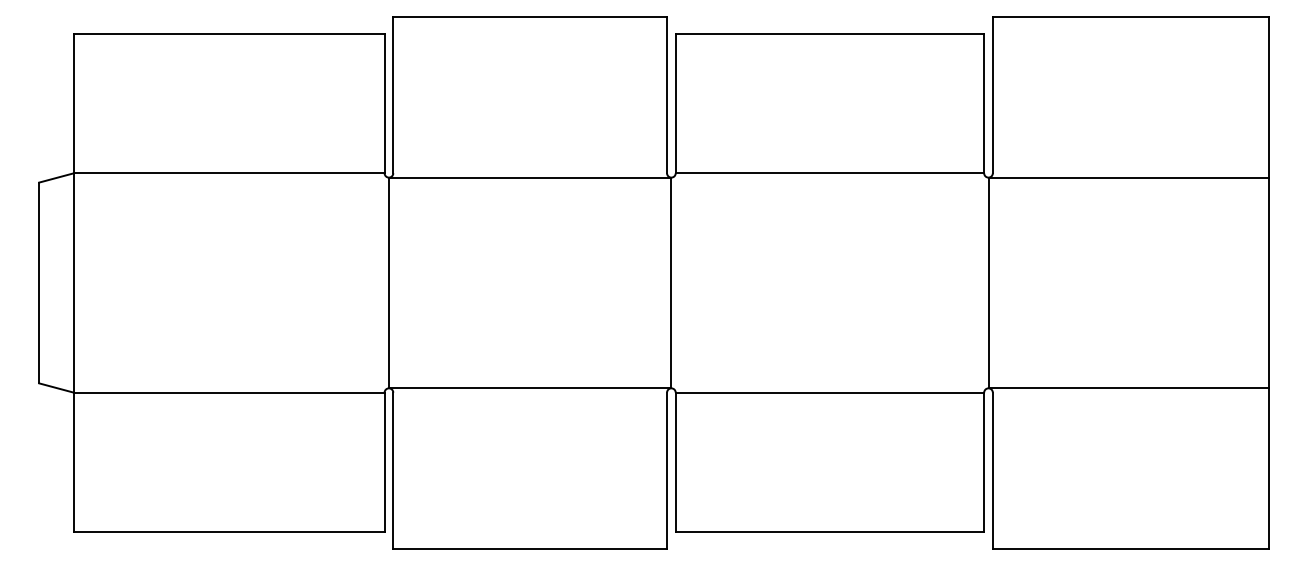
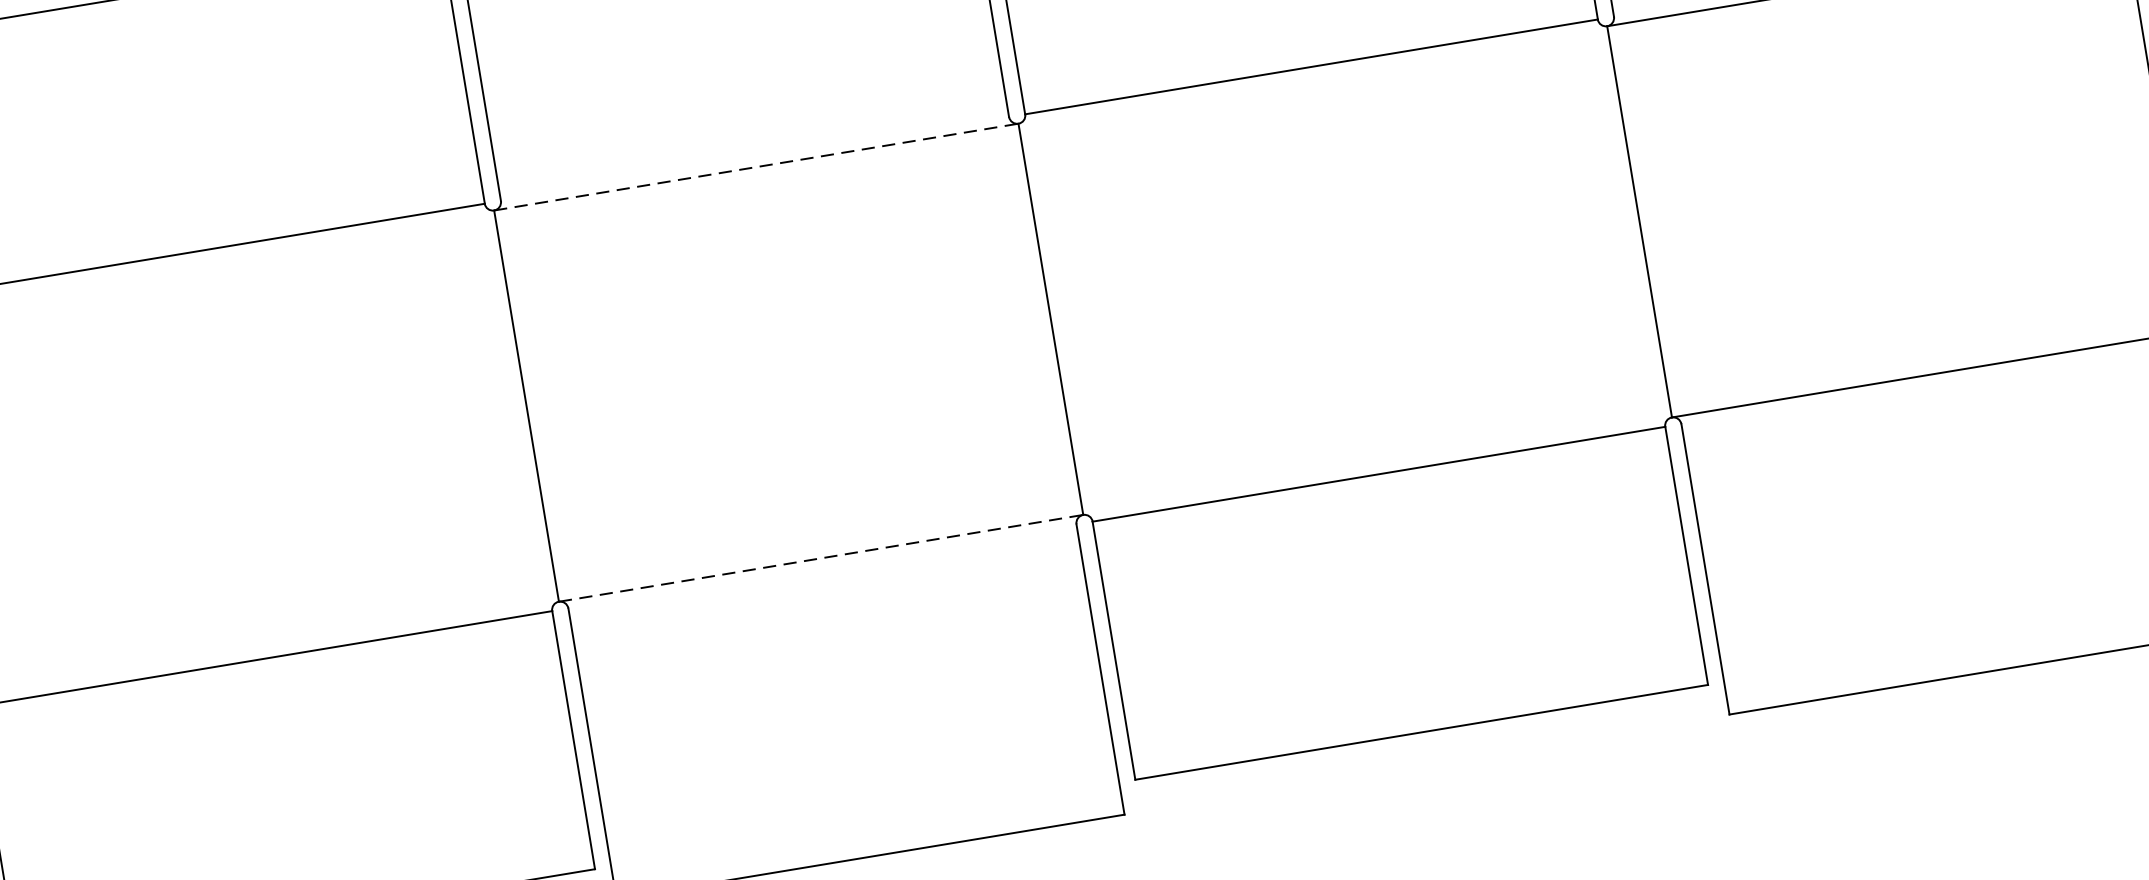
line: (530, 177) -> (756, 166), solid -> dashed
line: (530, 388) -> (821, 558), solid -> dashed

